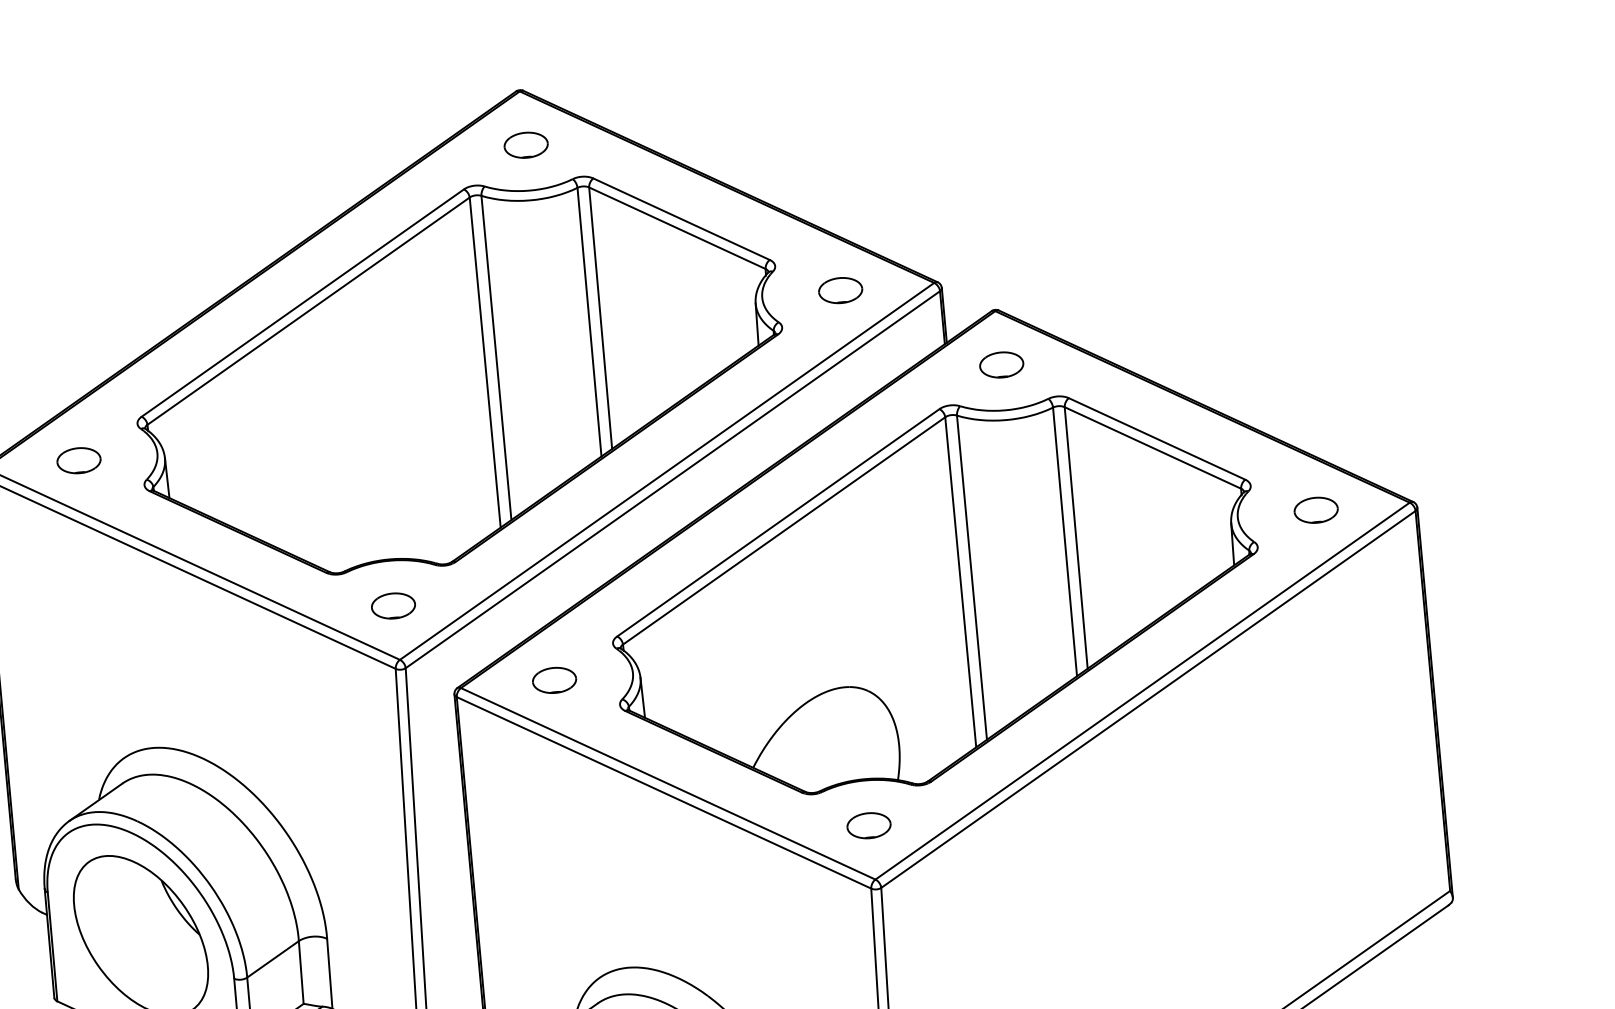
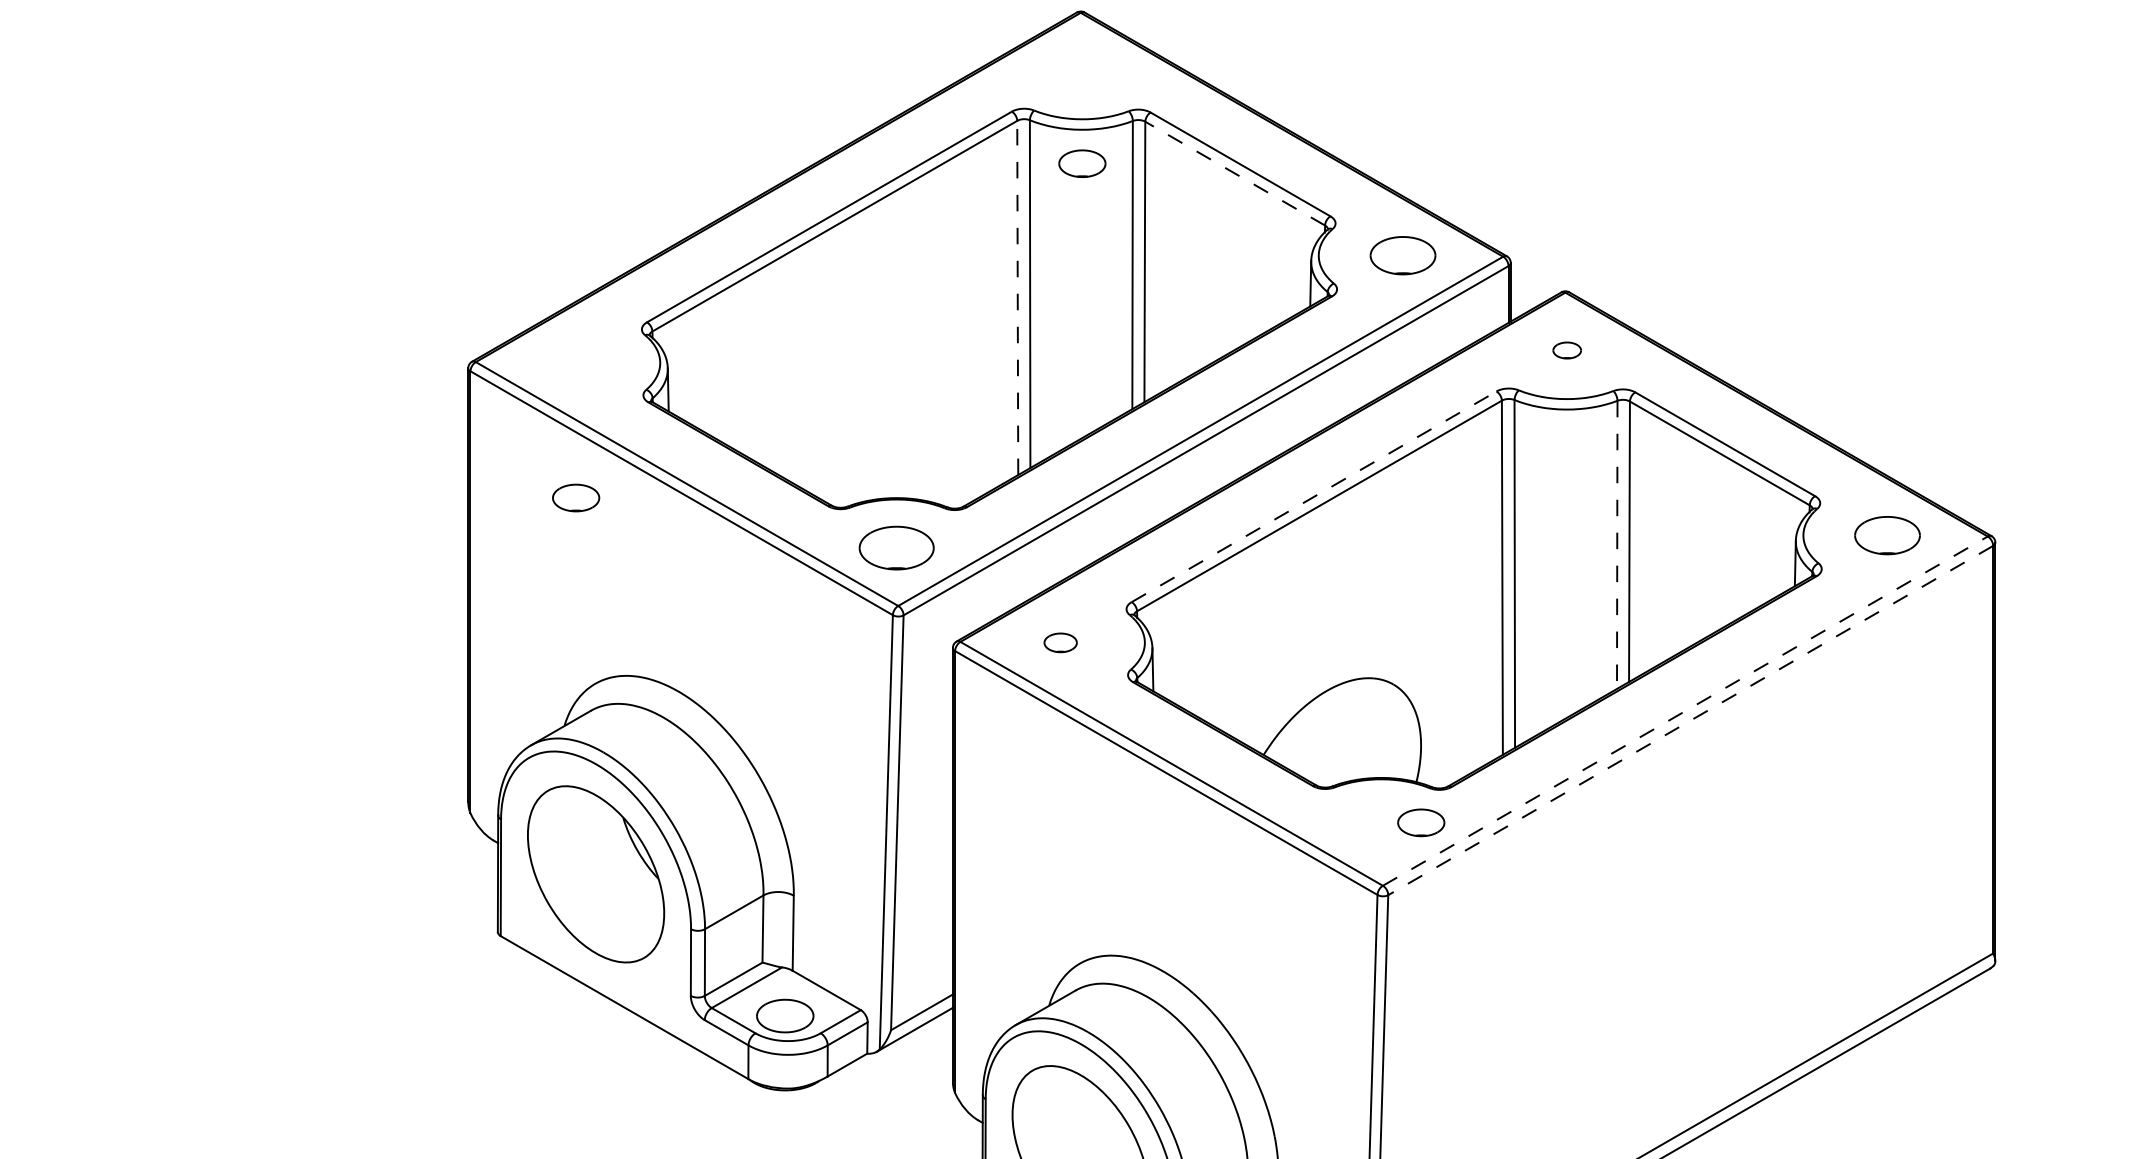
part: (526, 145) -> (1082, 163), moved
line: (677, 228) -> (1235, 173), solid -> dashed
part: (840, 290) -> (1402, 255), size x1.4
line: (484, 362) -> (1017, 297), solid -> dashed
part: (1002, 364) -> (1567, 350), size x0.6
part: (79, 460) -> (576, 497), moved
part: (1316, 510) -> (1887, 535), size x1.4
line: (778, 522) -> (1314, 496), solid -> dashed
line: (1065, 542) -> (1617, 545), solid -> dashed
part: (393, 605) -> (896, 547), size x1.6
part: (554, 680) -> (1060, 642), size x0.7
line: (1142, 690) -> (1685, 710), solid -> dashed
line: (1148, 699) -> (1690, 720), solid -> dashed
part: (869, 825) -> (1421, 822), moved

